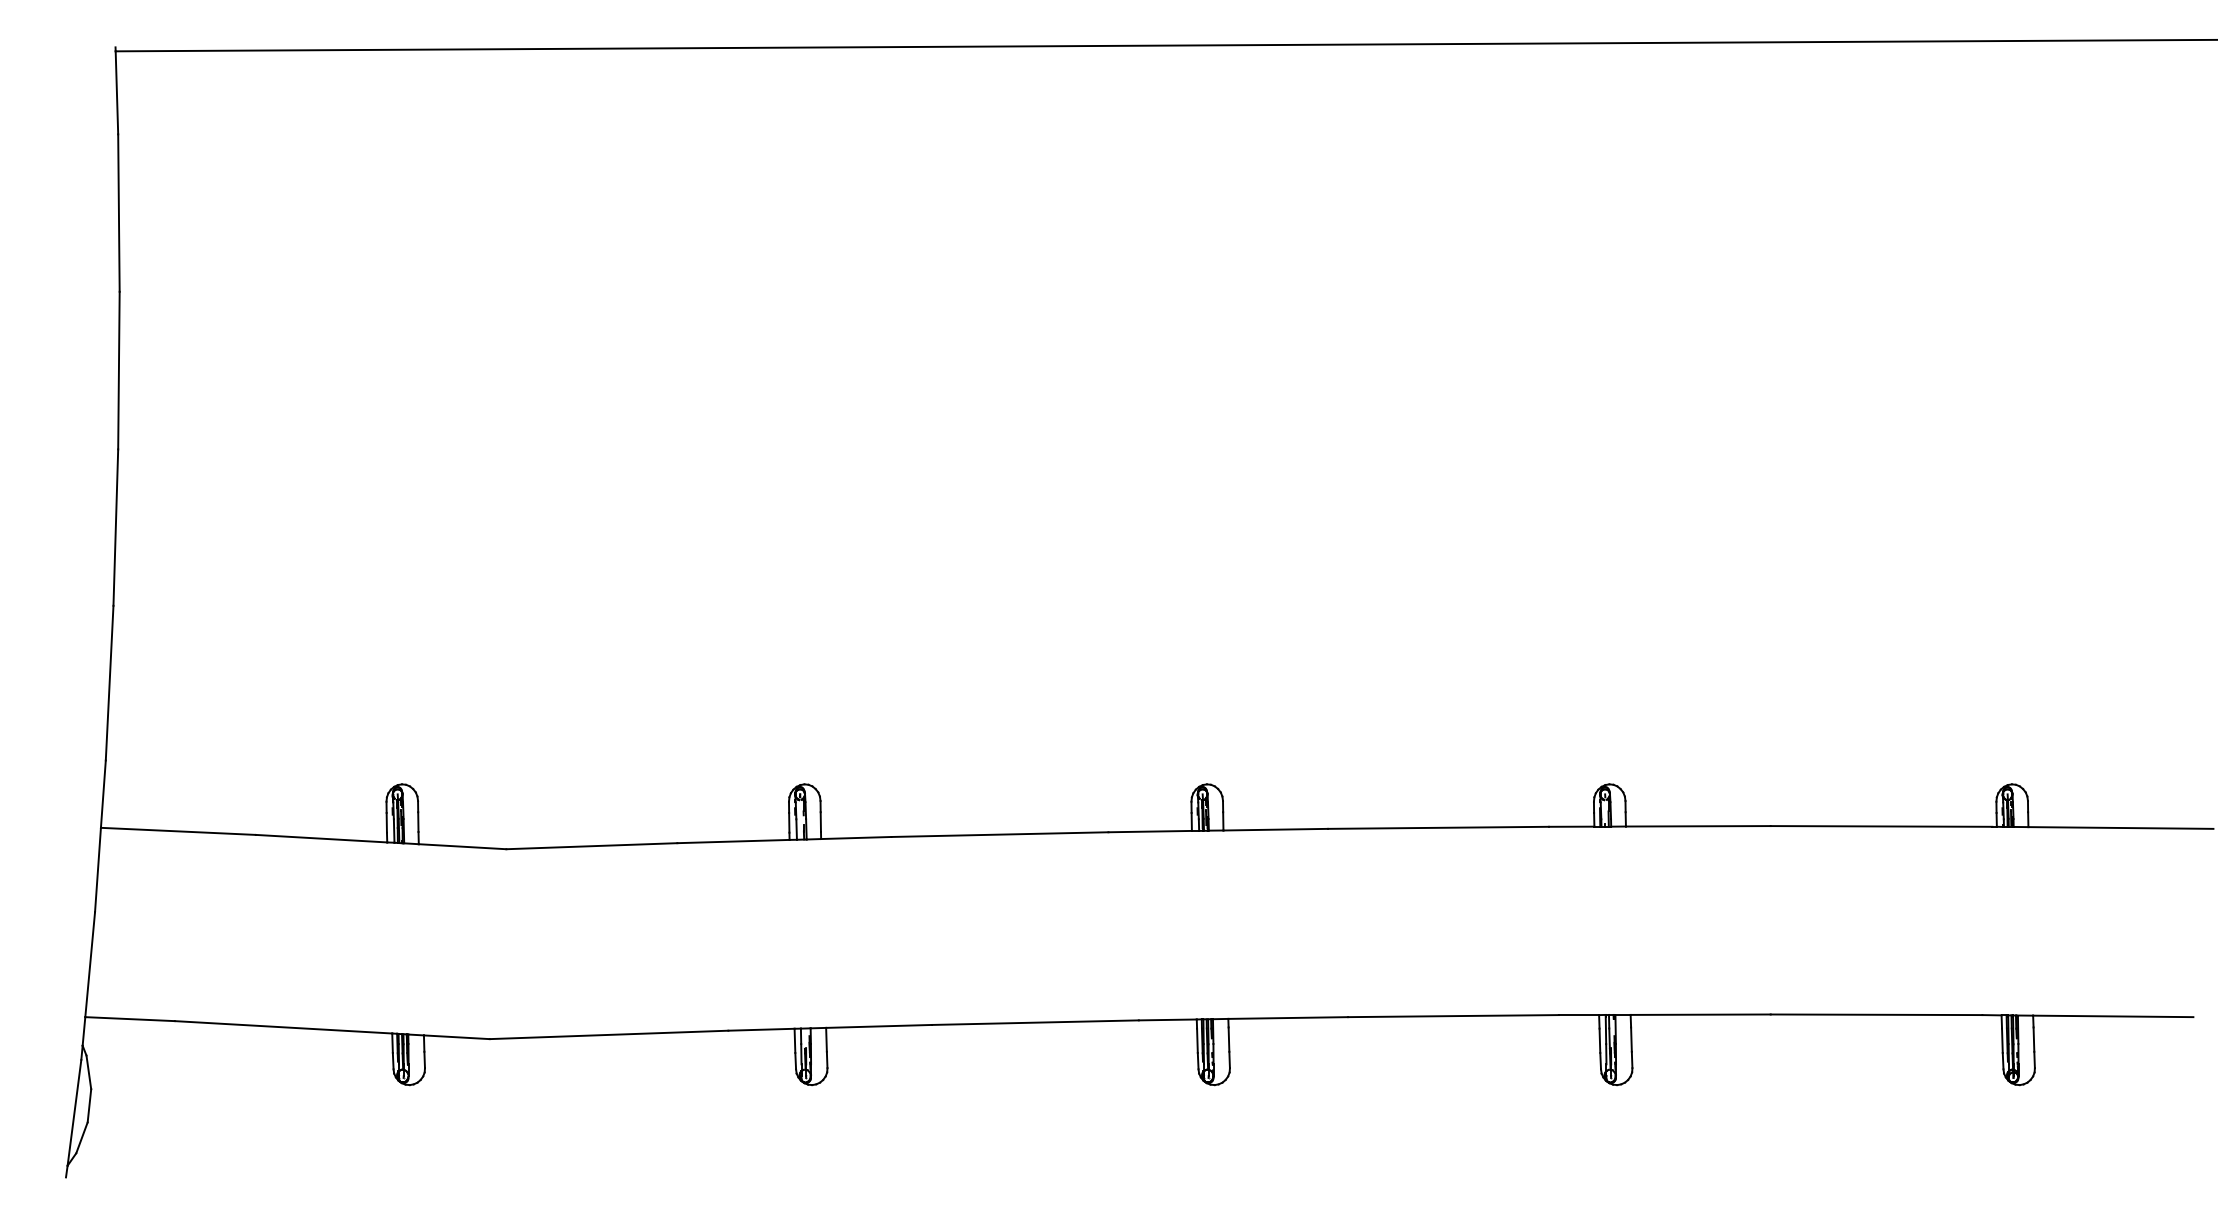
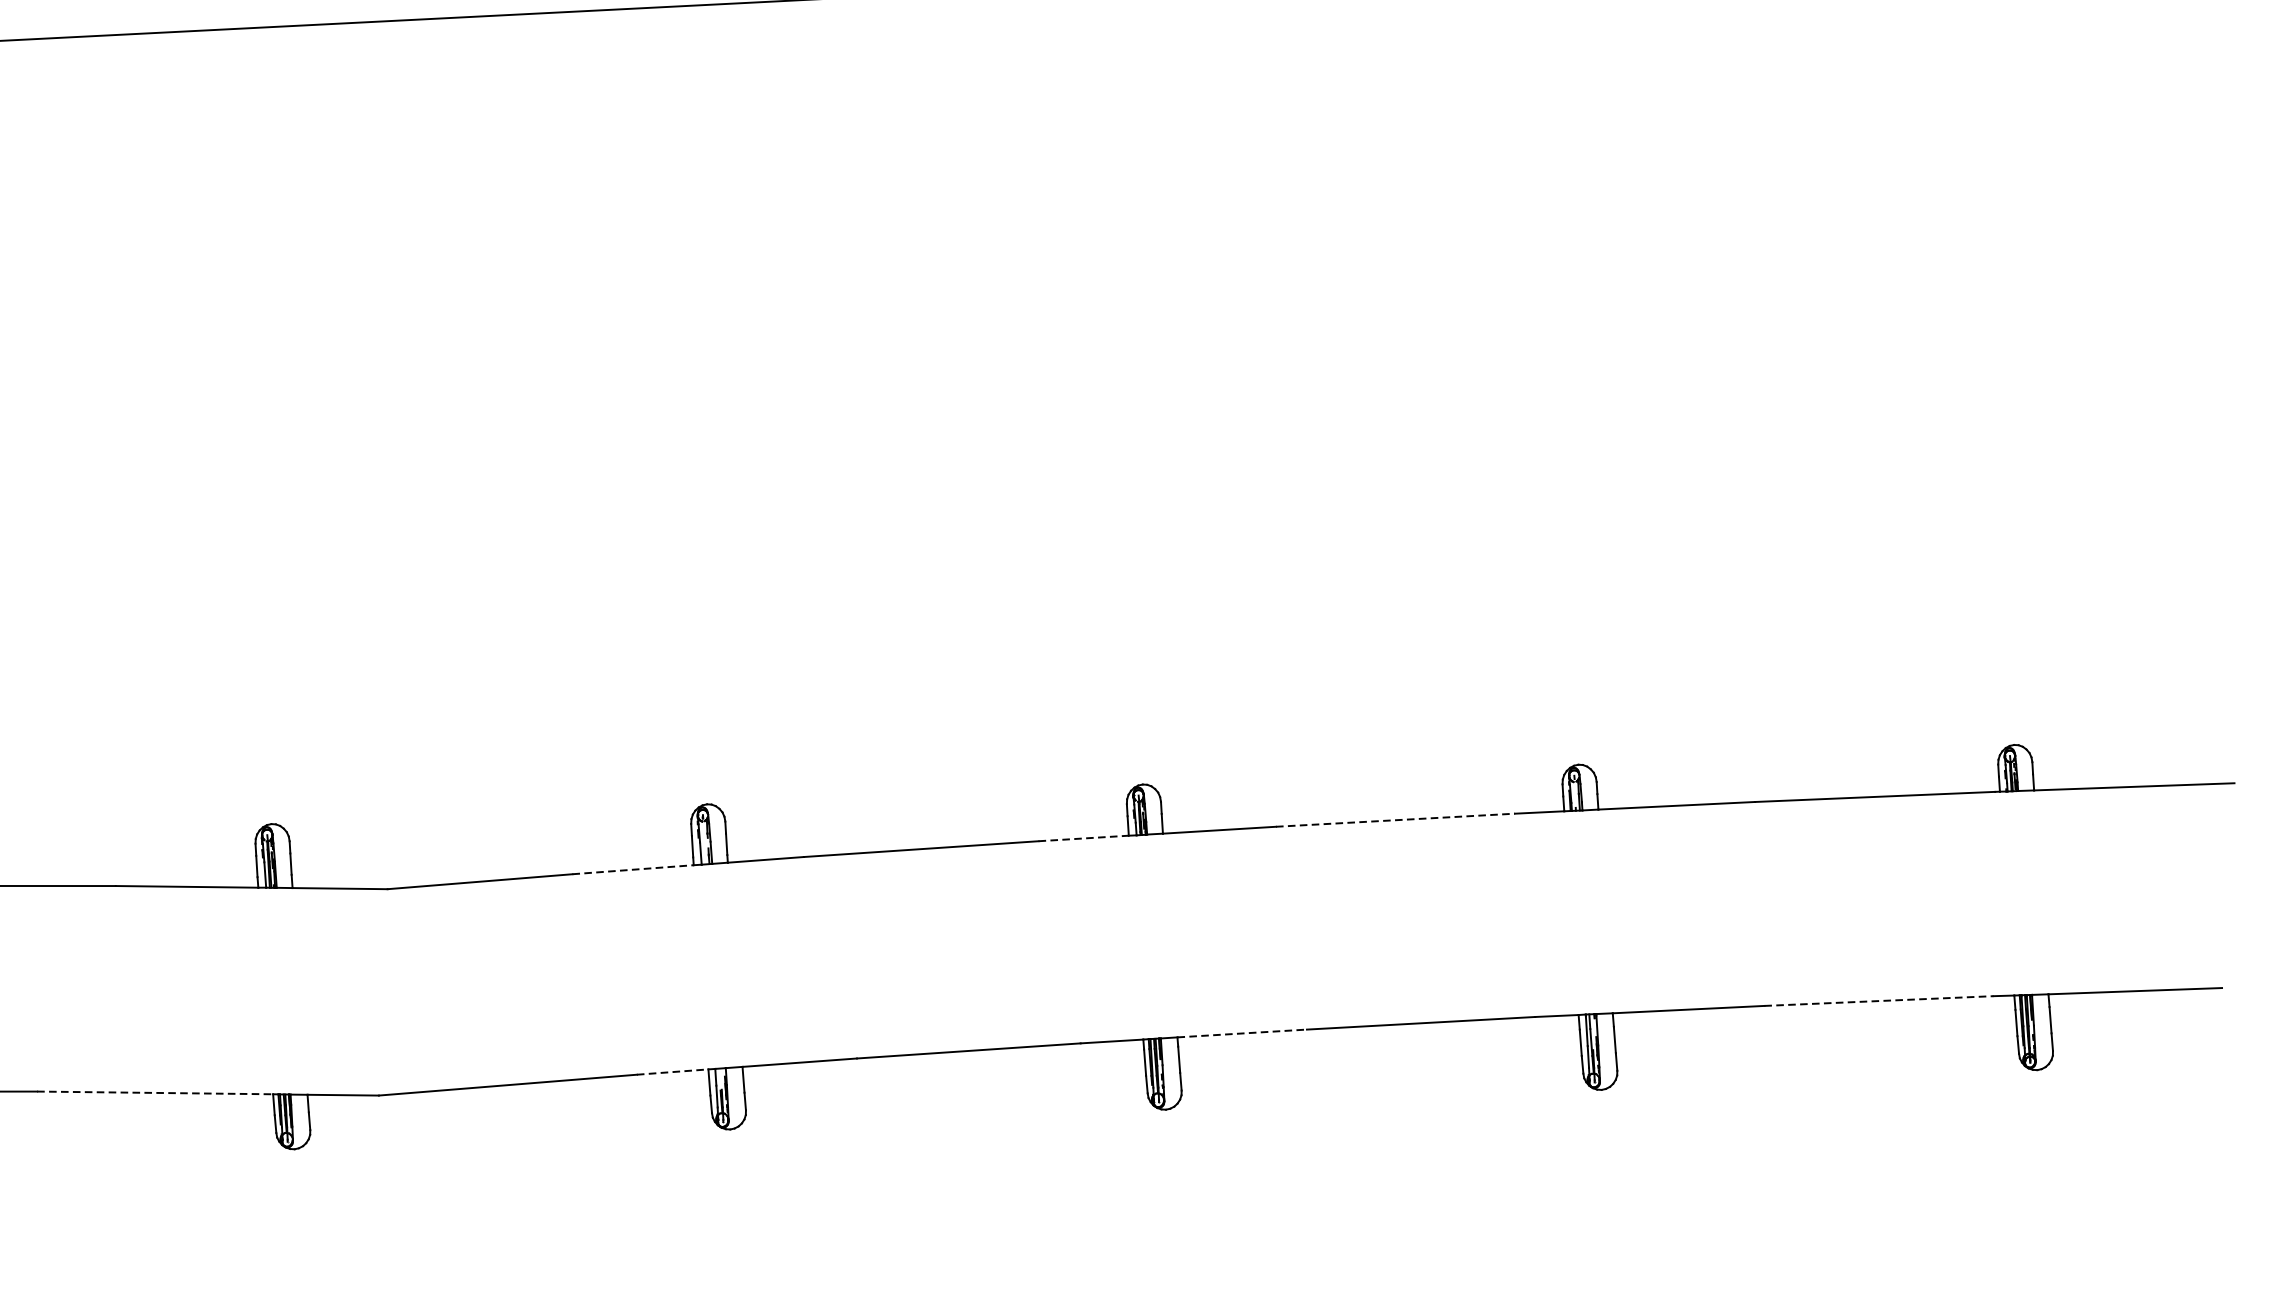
line: (1438, 827) -> (1395, 819), solid -> dashed
line: (1150, 831) -> (1084, 838), solid -> dashed
line: (733, 841) -> (633, 869), solid -> dashed
line: (1876, 1014) -> (1878, 1000), solid -> dashed
line: (1288, 1018) -> (1242, 1033), solid -> dashed
line: (283, 1027) -> (155, 1093), solid -> dashed
line: (761, 1029) -> (672, 1071), solid -> dashed

